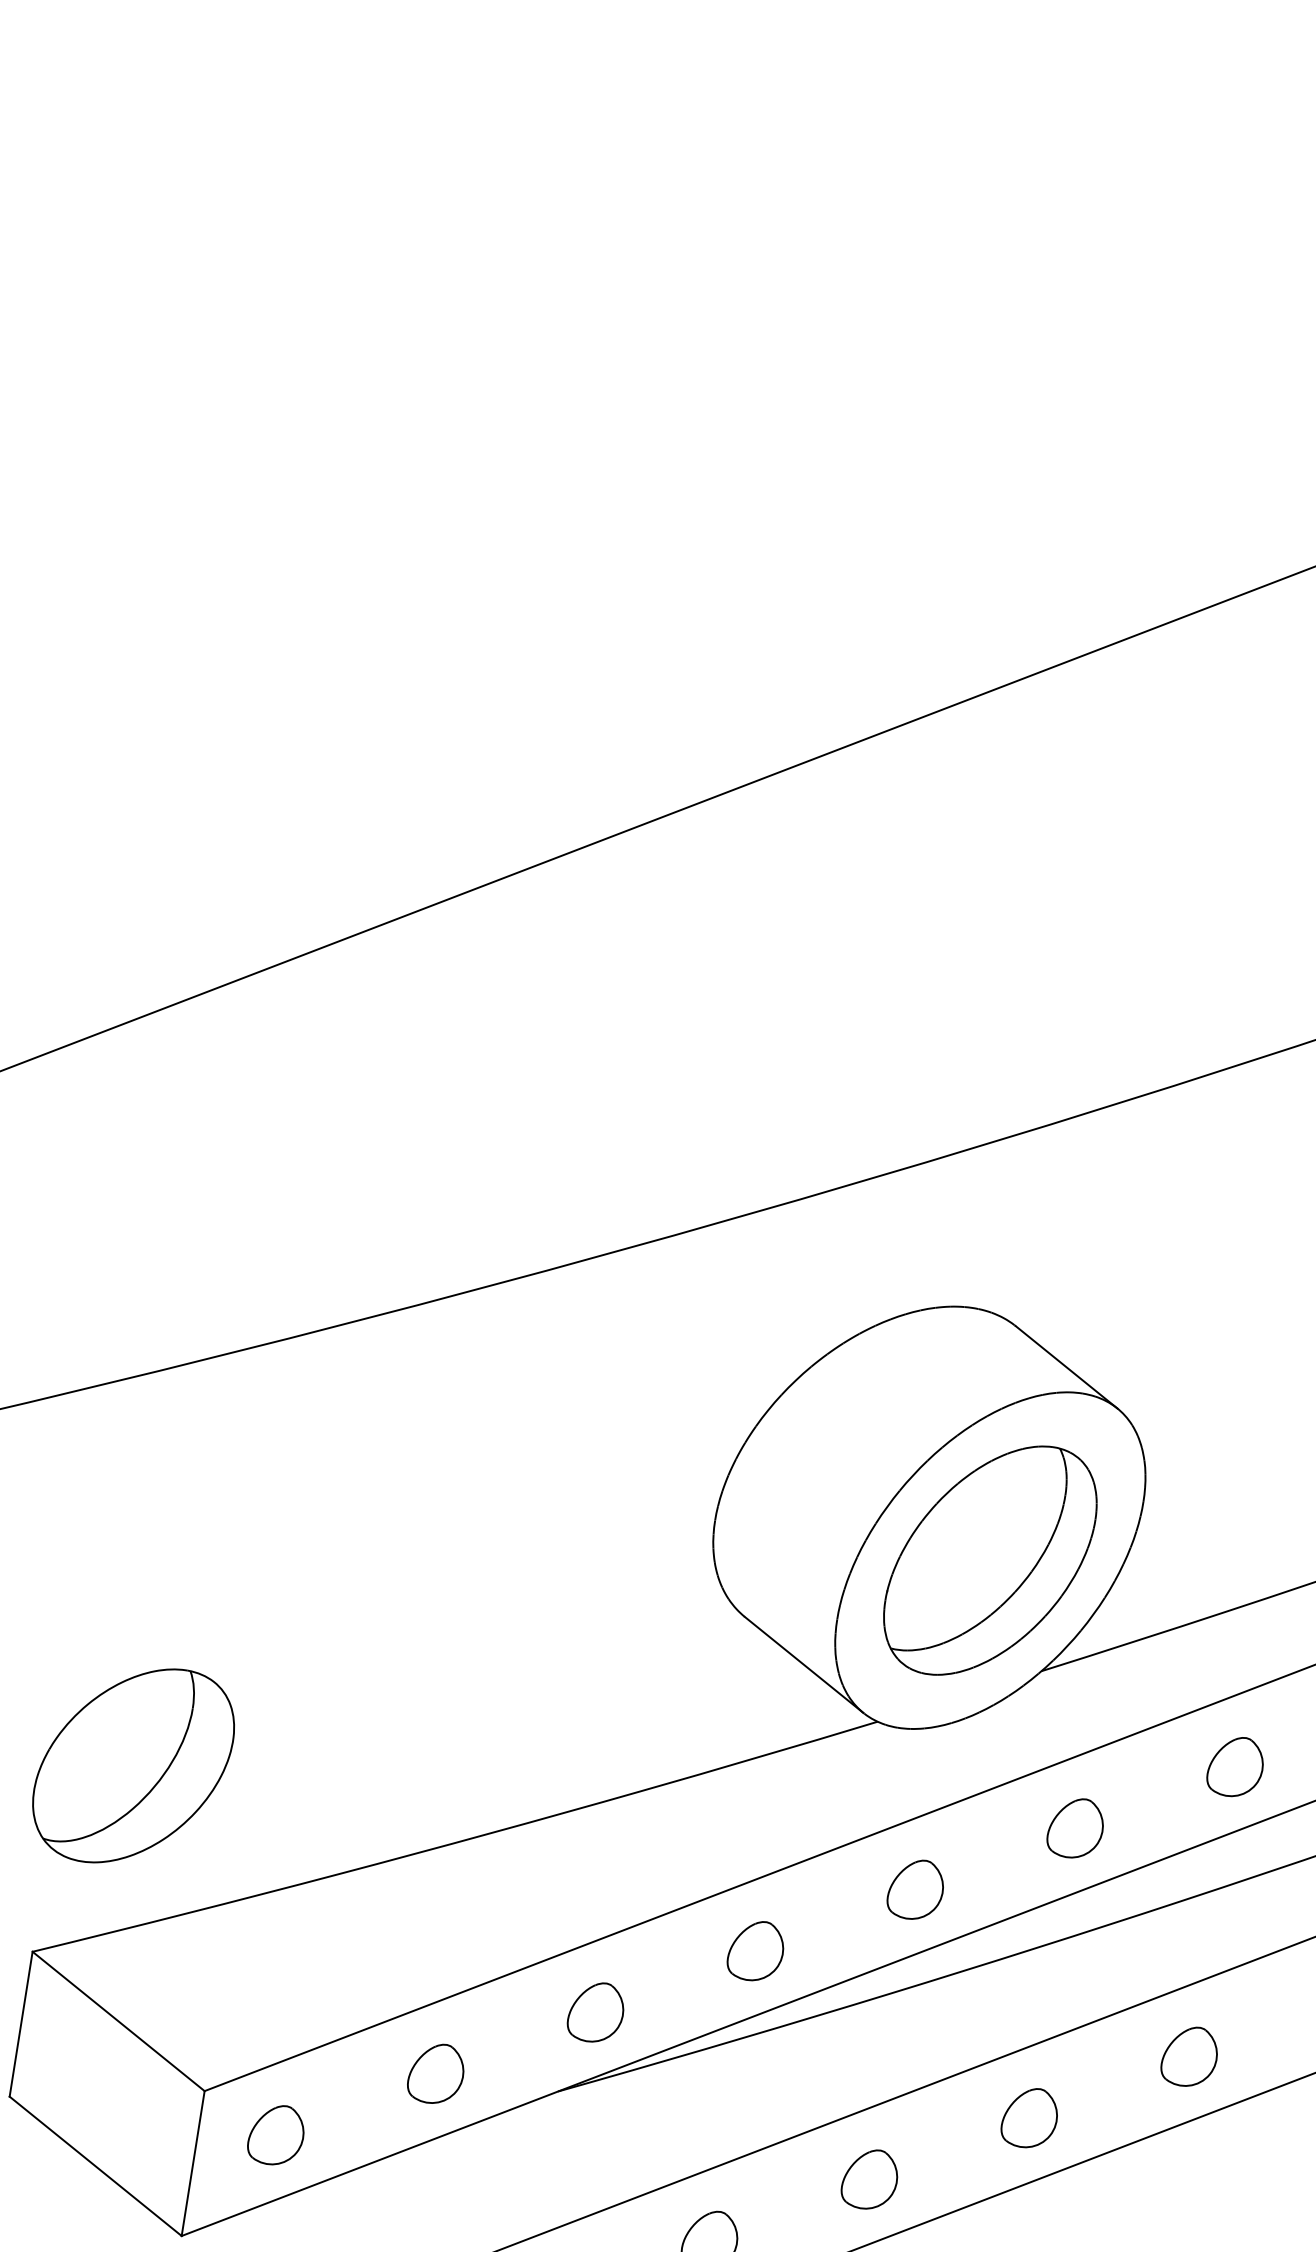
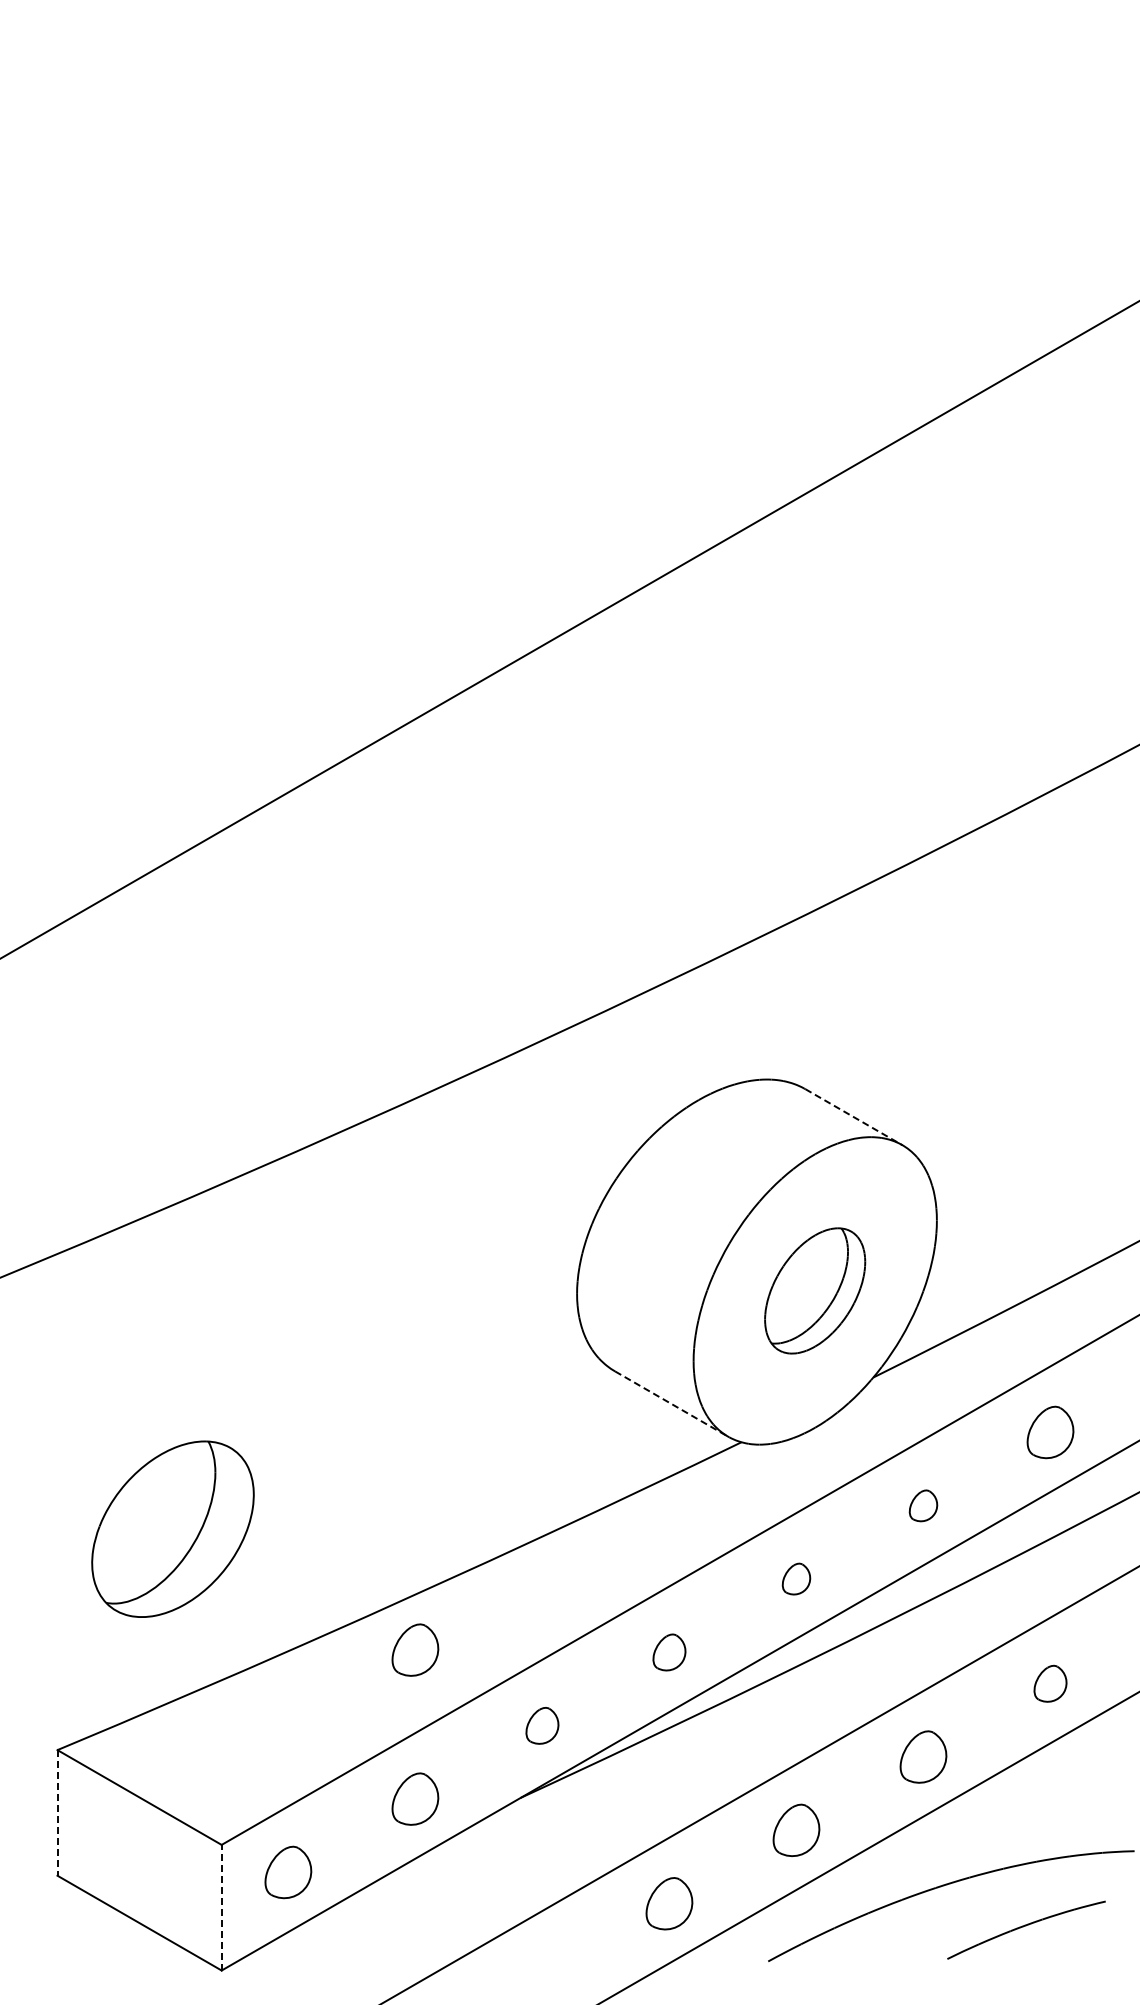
line: (1067, 1367) -> (854, 1117), solid -> dashed
part: (989, 1560) -> (814, 1290), size x0.6
line: (804, 1665) -> (672, 1404), solid -> dashed
part: (133, 1764) -> (172, 1528), moved
part: (1075, 1827) -> (923, 1505), size x0.6
part: (916, 1888) -> (796, 1578), size x0.6
part: (463, 1901) -> (415, 1649), added
part: (756, 1951) -> (669, 1652), size x0.7
part: (596, 2012) -> (542, 1725), size x0.7
line: (21, 2023) -> (57, 1812), solid -> dashed
part: (1189, 2056) -> (1050, 1683), size x0.7
line: (192, 2163) -> (221, 1907), solid -> dashed

